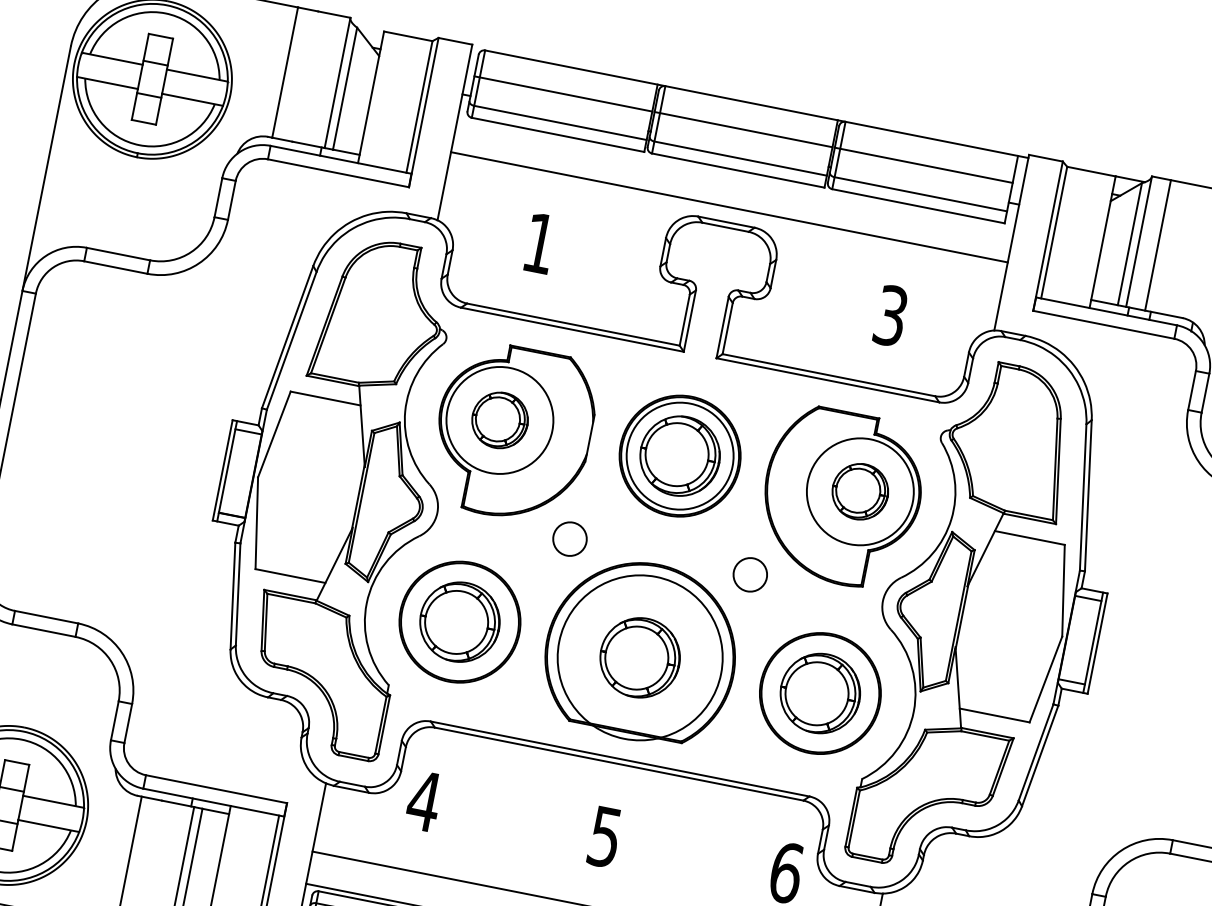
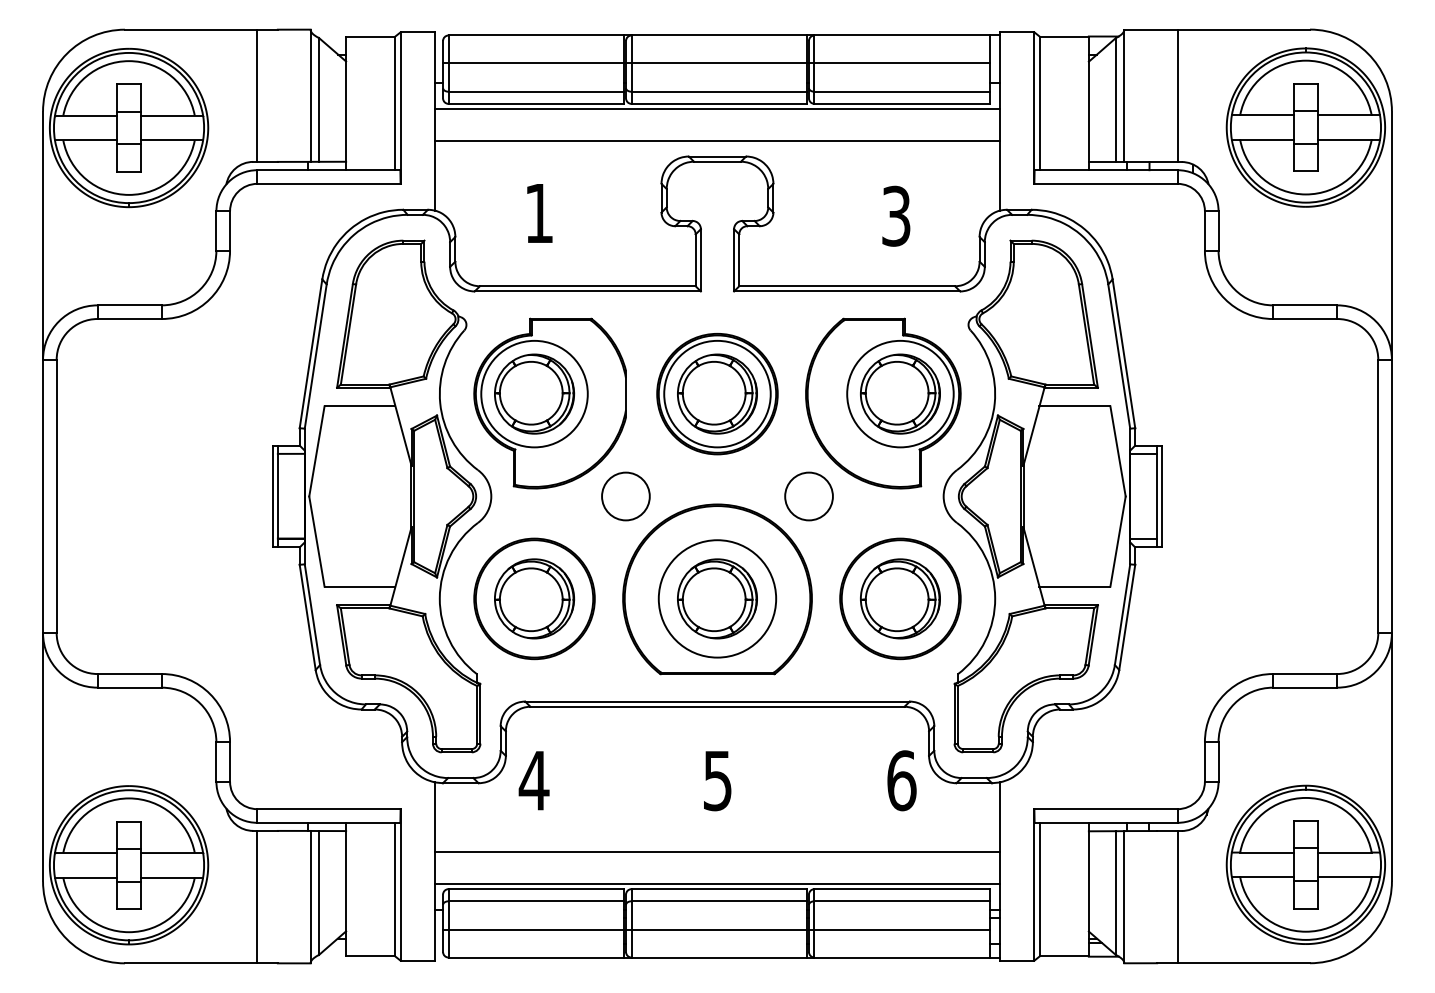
line: (735, 174) -> (717, 108), added
line: (1157, 245) -> (1177, 95), moved
part: (500, 419) -> (534, 393), size x1.43
part: (860, 491) -> (900, 393), size x1.43
circle: (569, 539) -> (625, 496), size x1.43
circle: (749, 574) -> (808, 496), size x1.43
circle: (640, 657) -> (717, 598), size x0.71

